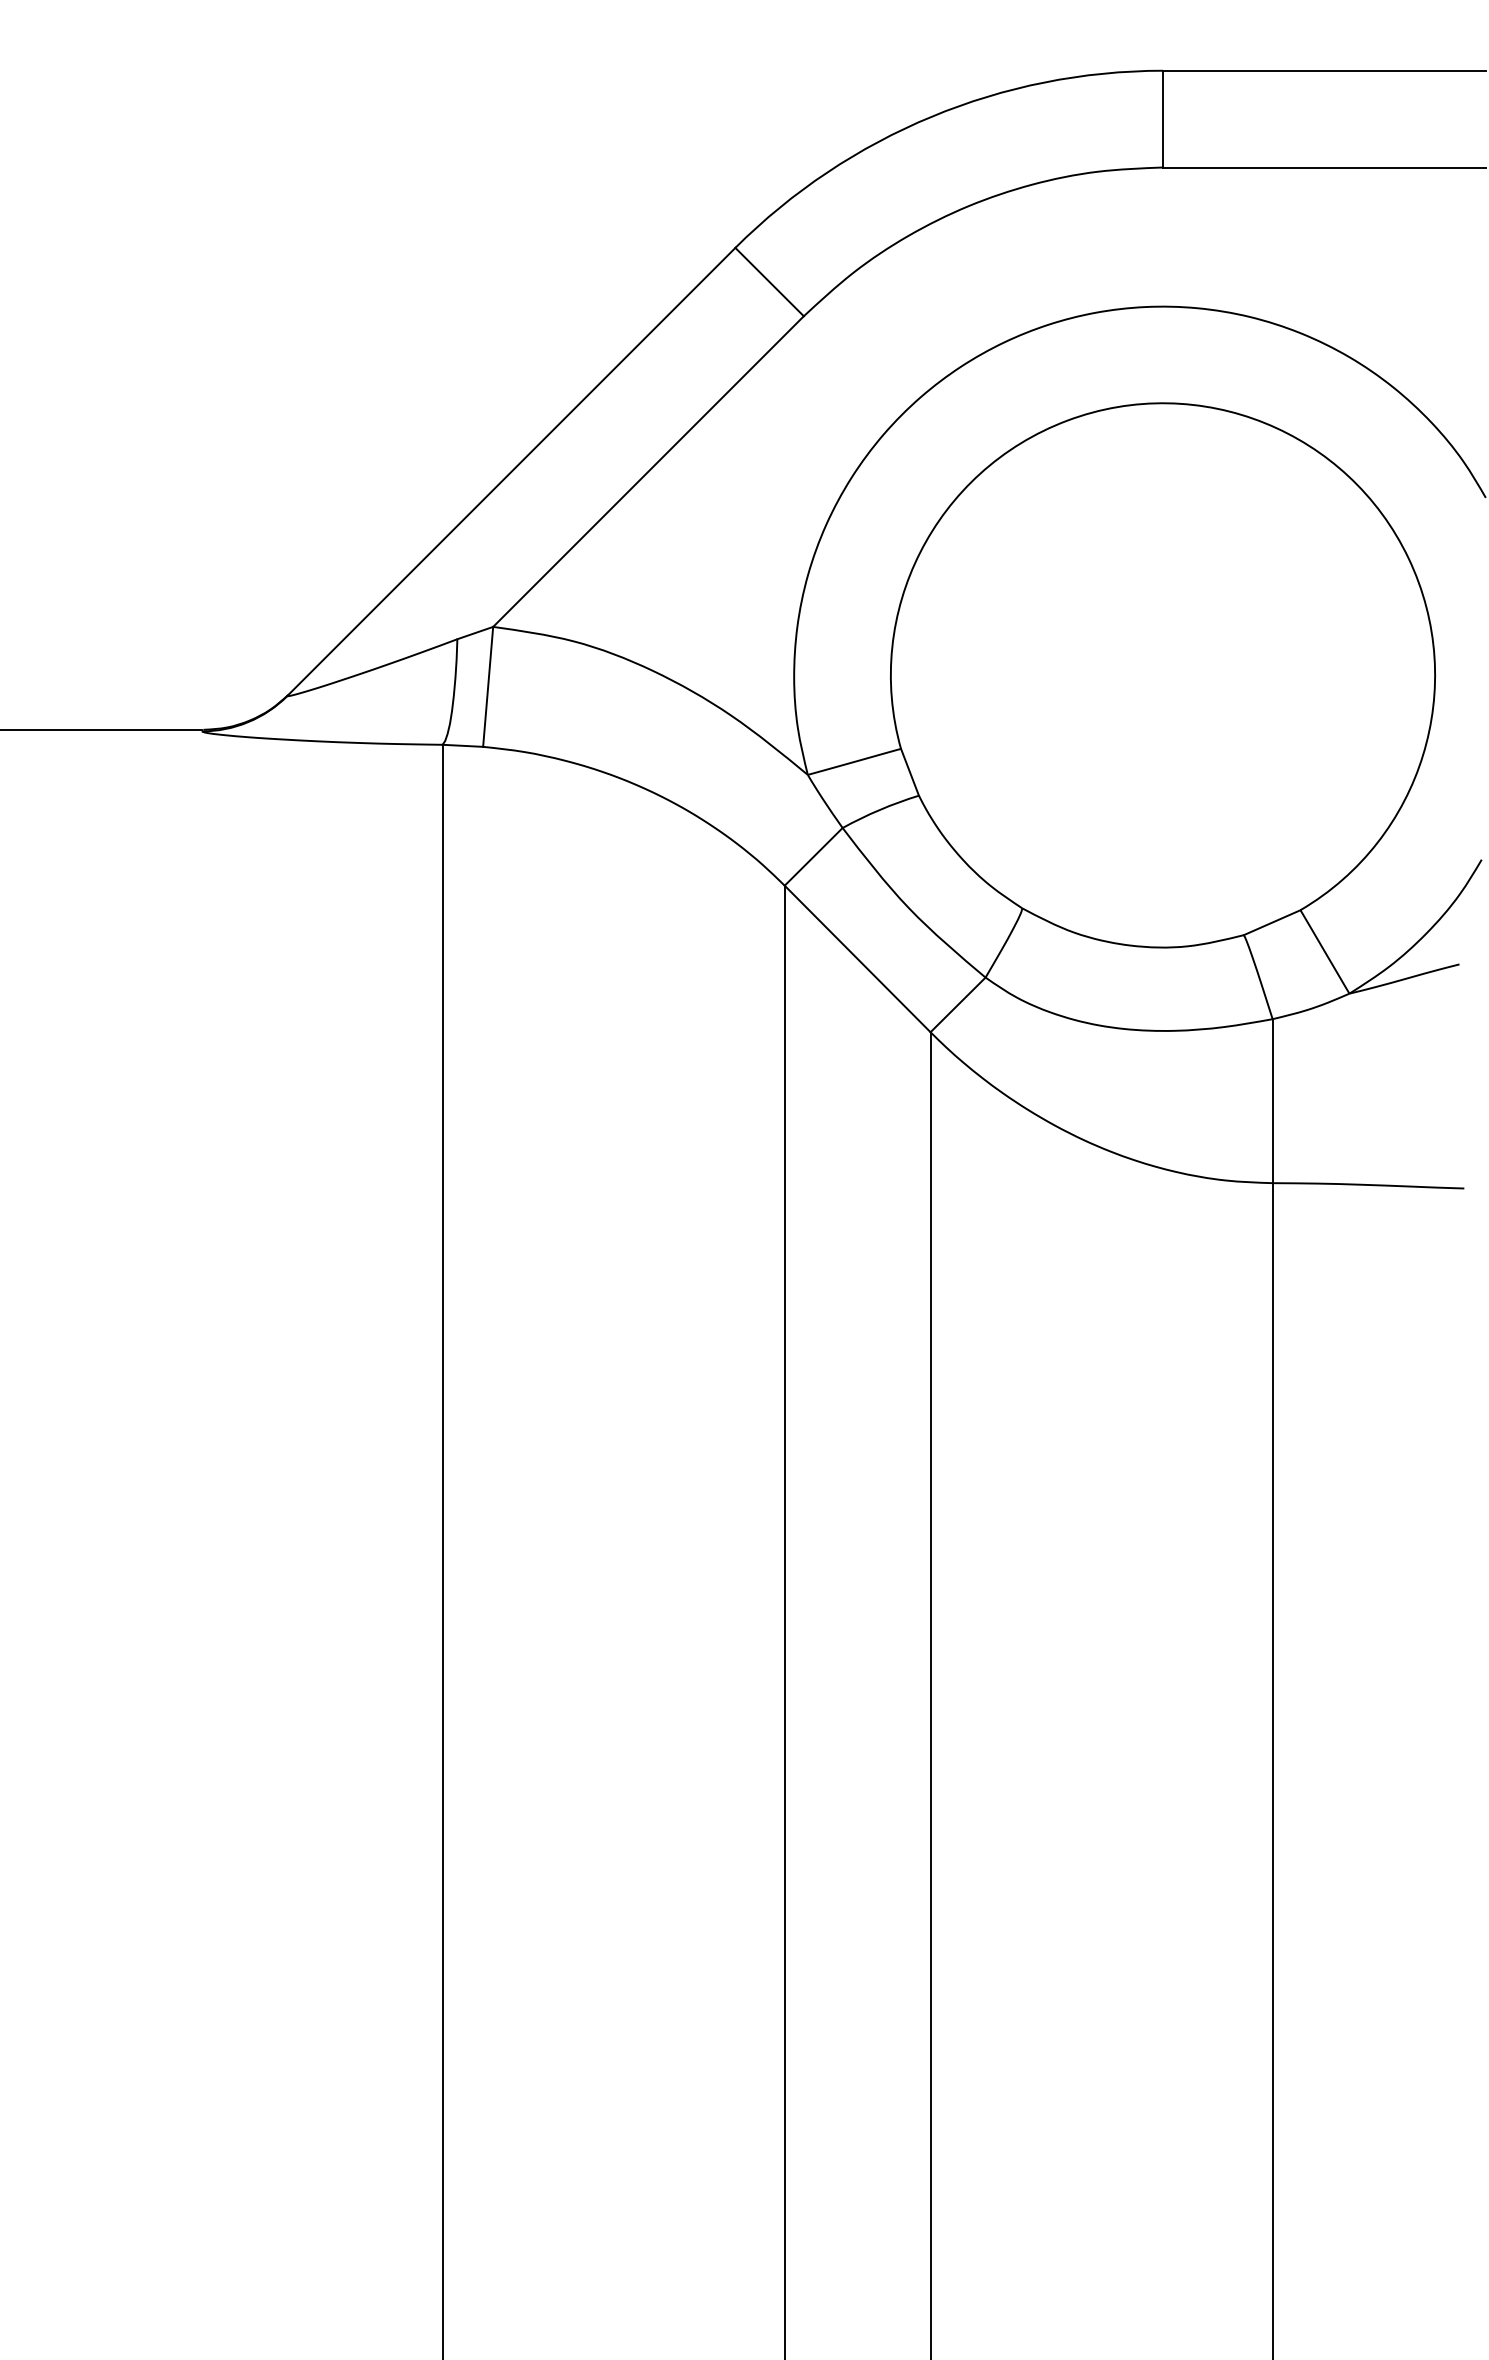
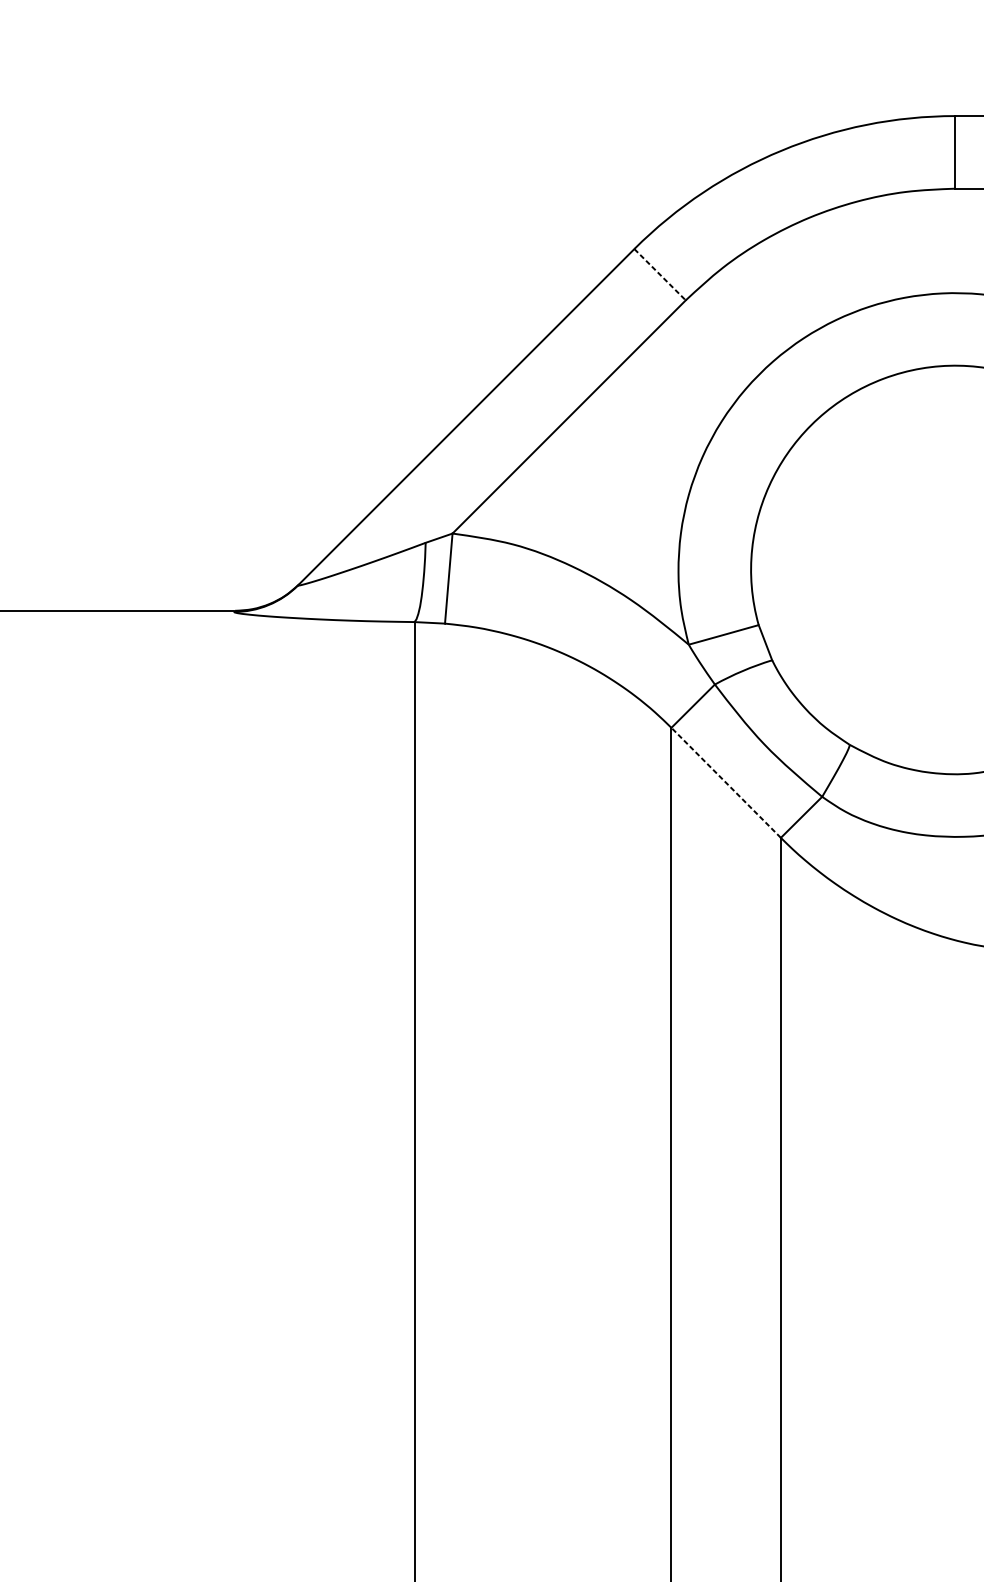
line: (769, 282) -> (659, 275), solid -> dashed
line: (857, 958) -> (726, 782), solid -> dashed

